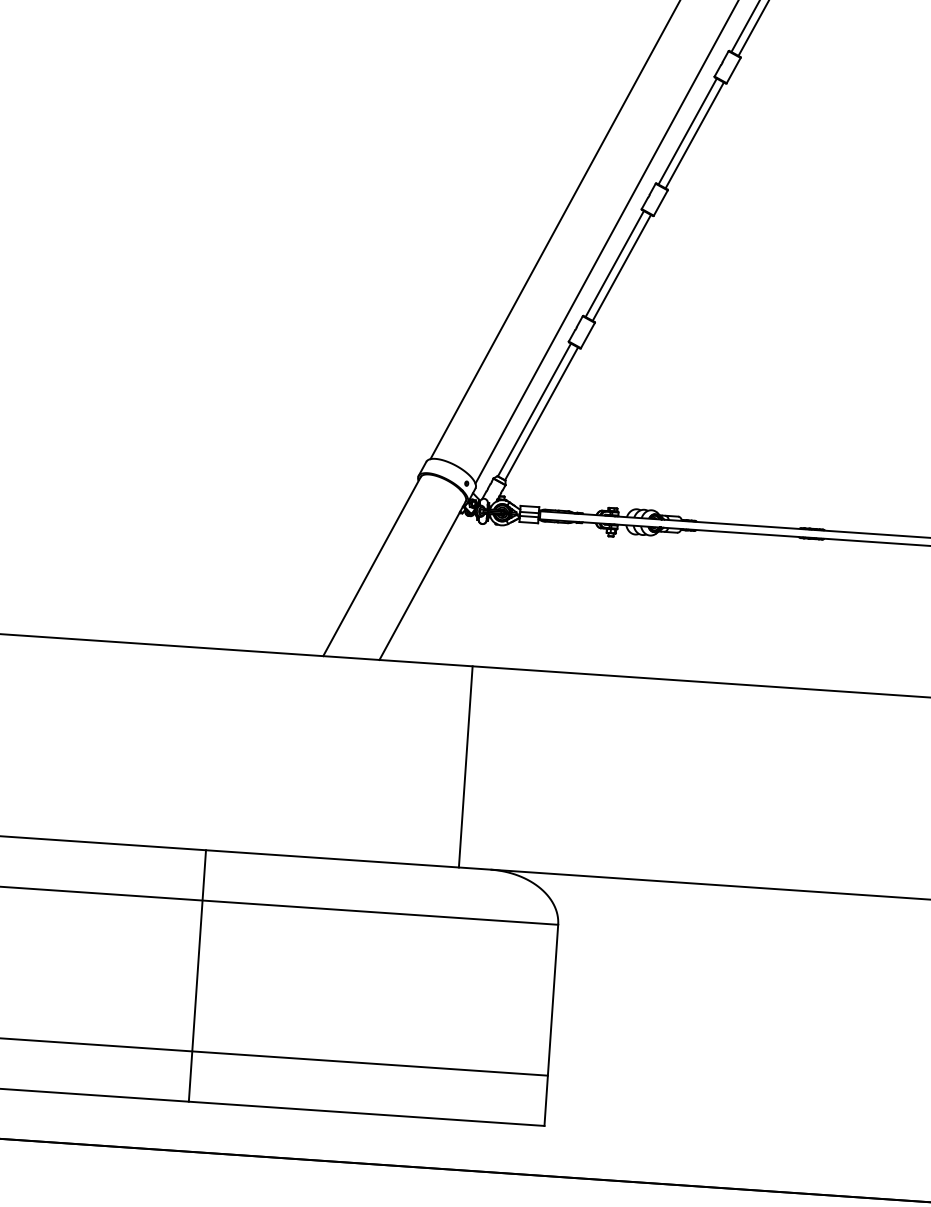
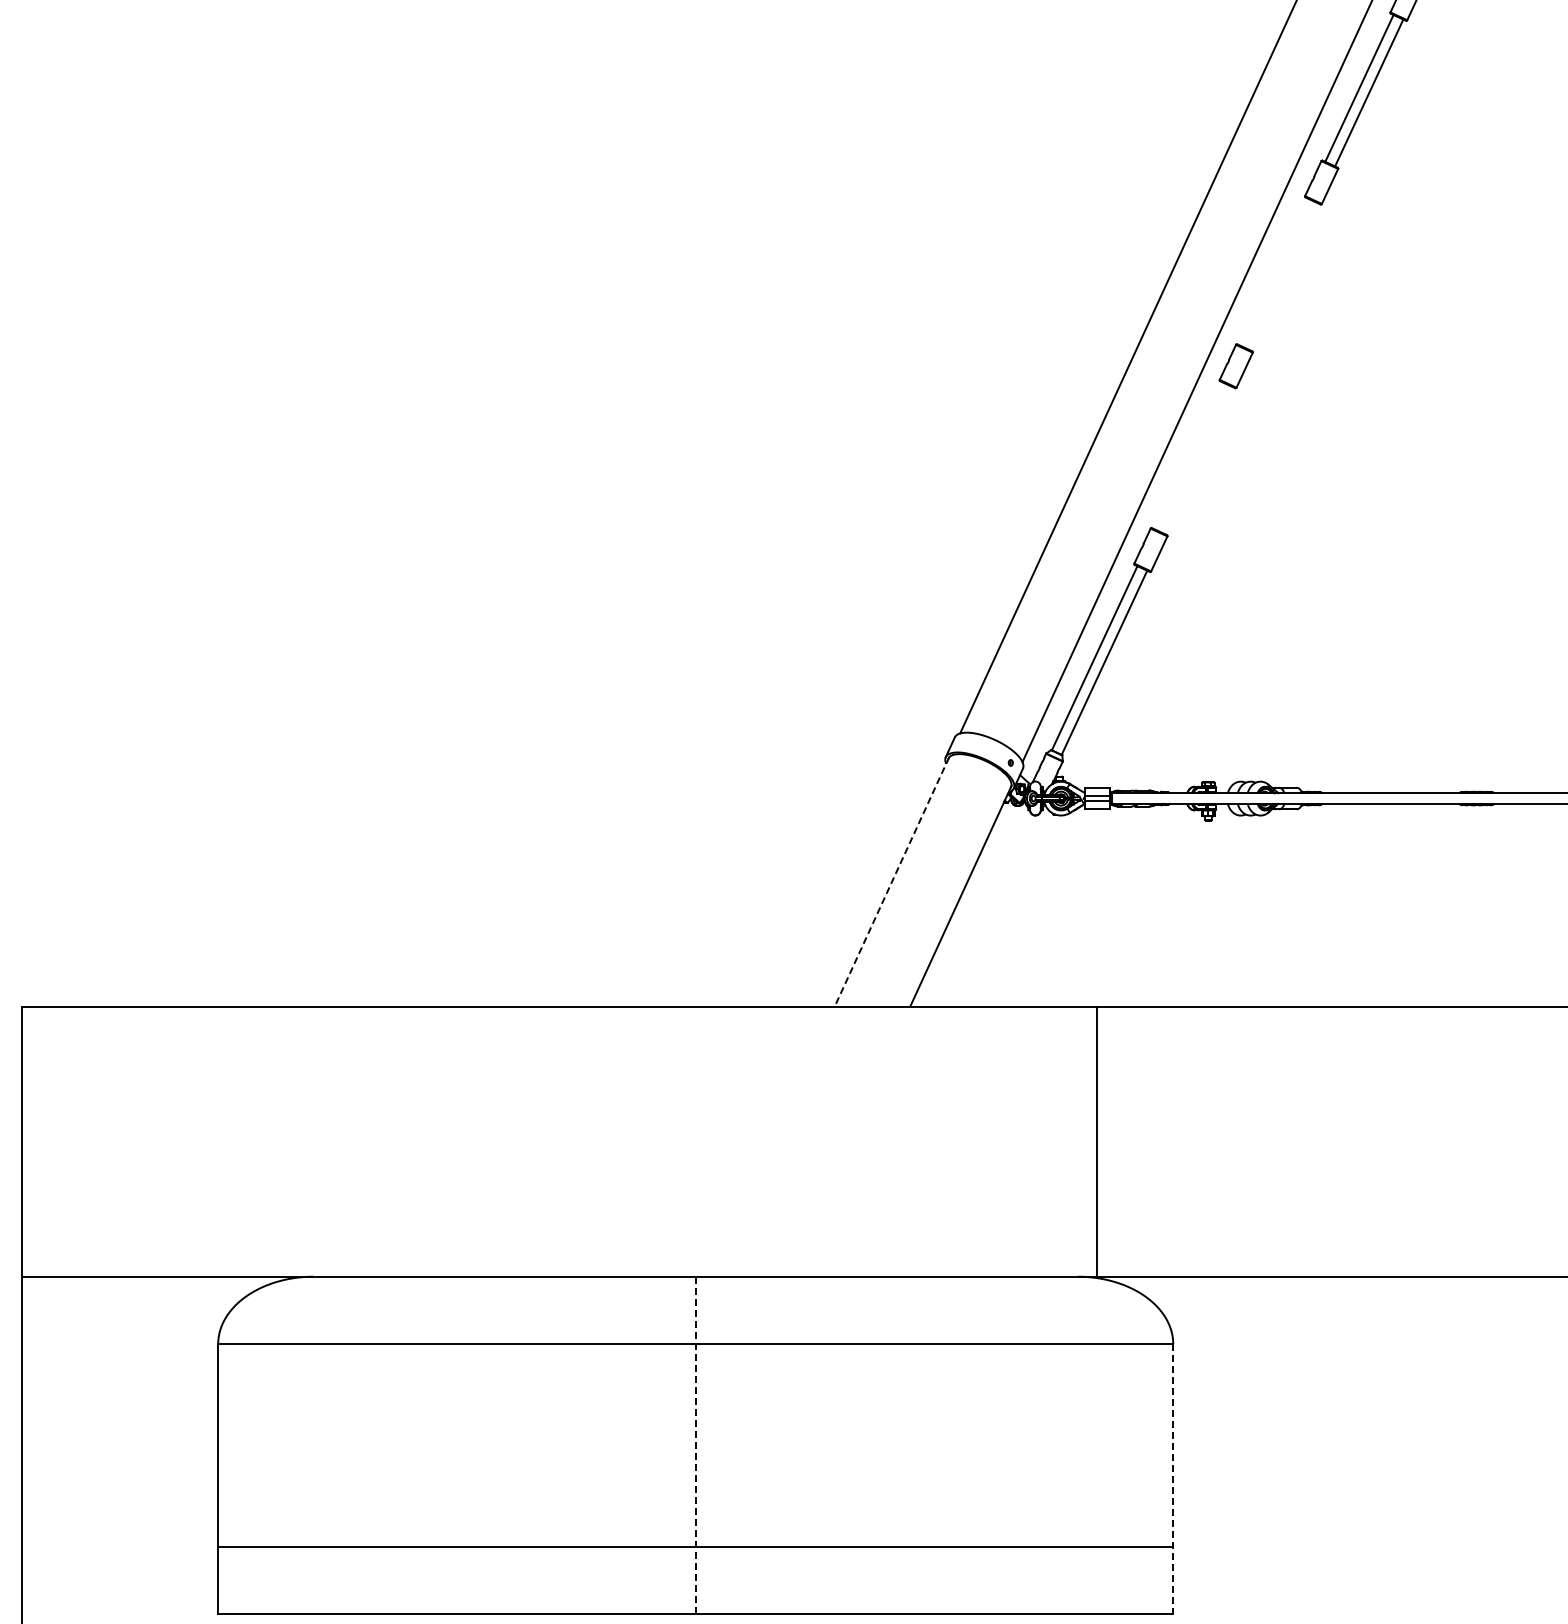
line: (687, 131) -> (1273, 271), removed
line: (694, 135) -> (1283, 276), removed
line: (614, 263) -> (1188, 455), removed
line: (621, 267) -> (1198, 460), removed
line: (371, 566) -> (891, 882), solid -> dashed
line: (465, 766) -> (1097, 1141), moved
line: (197, 975) -> (695, 1445), solid -> dashed
line: (551, 1025) -> (1173, 1479), solid -> dashed

